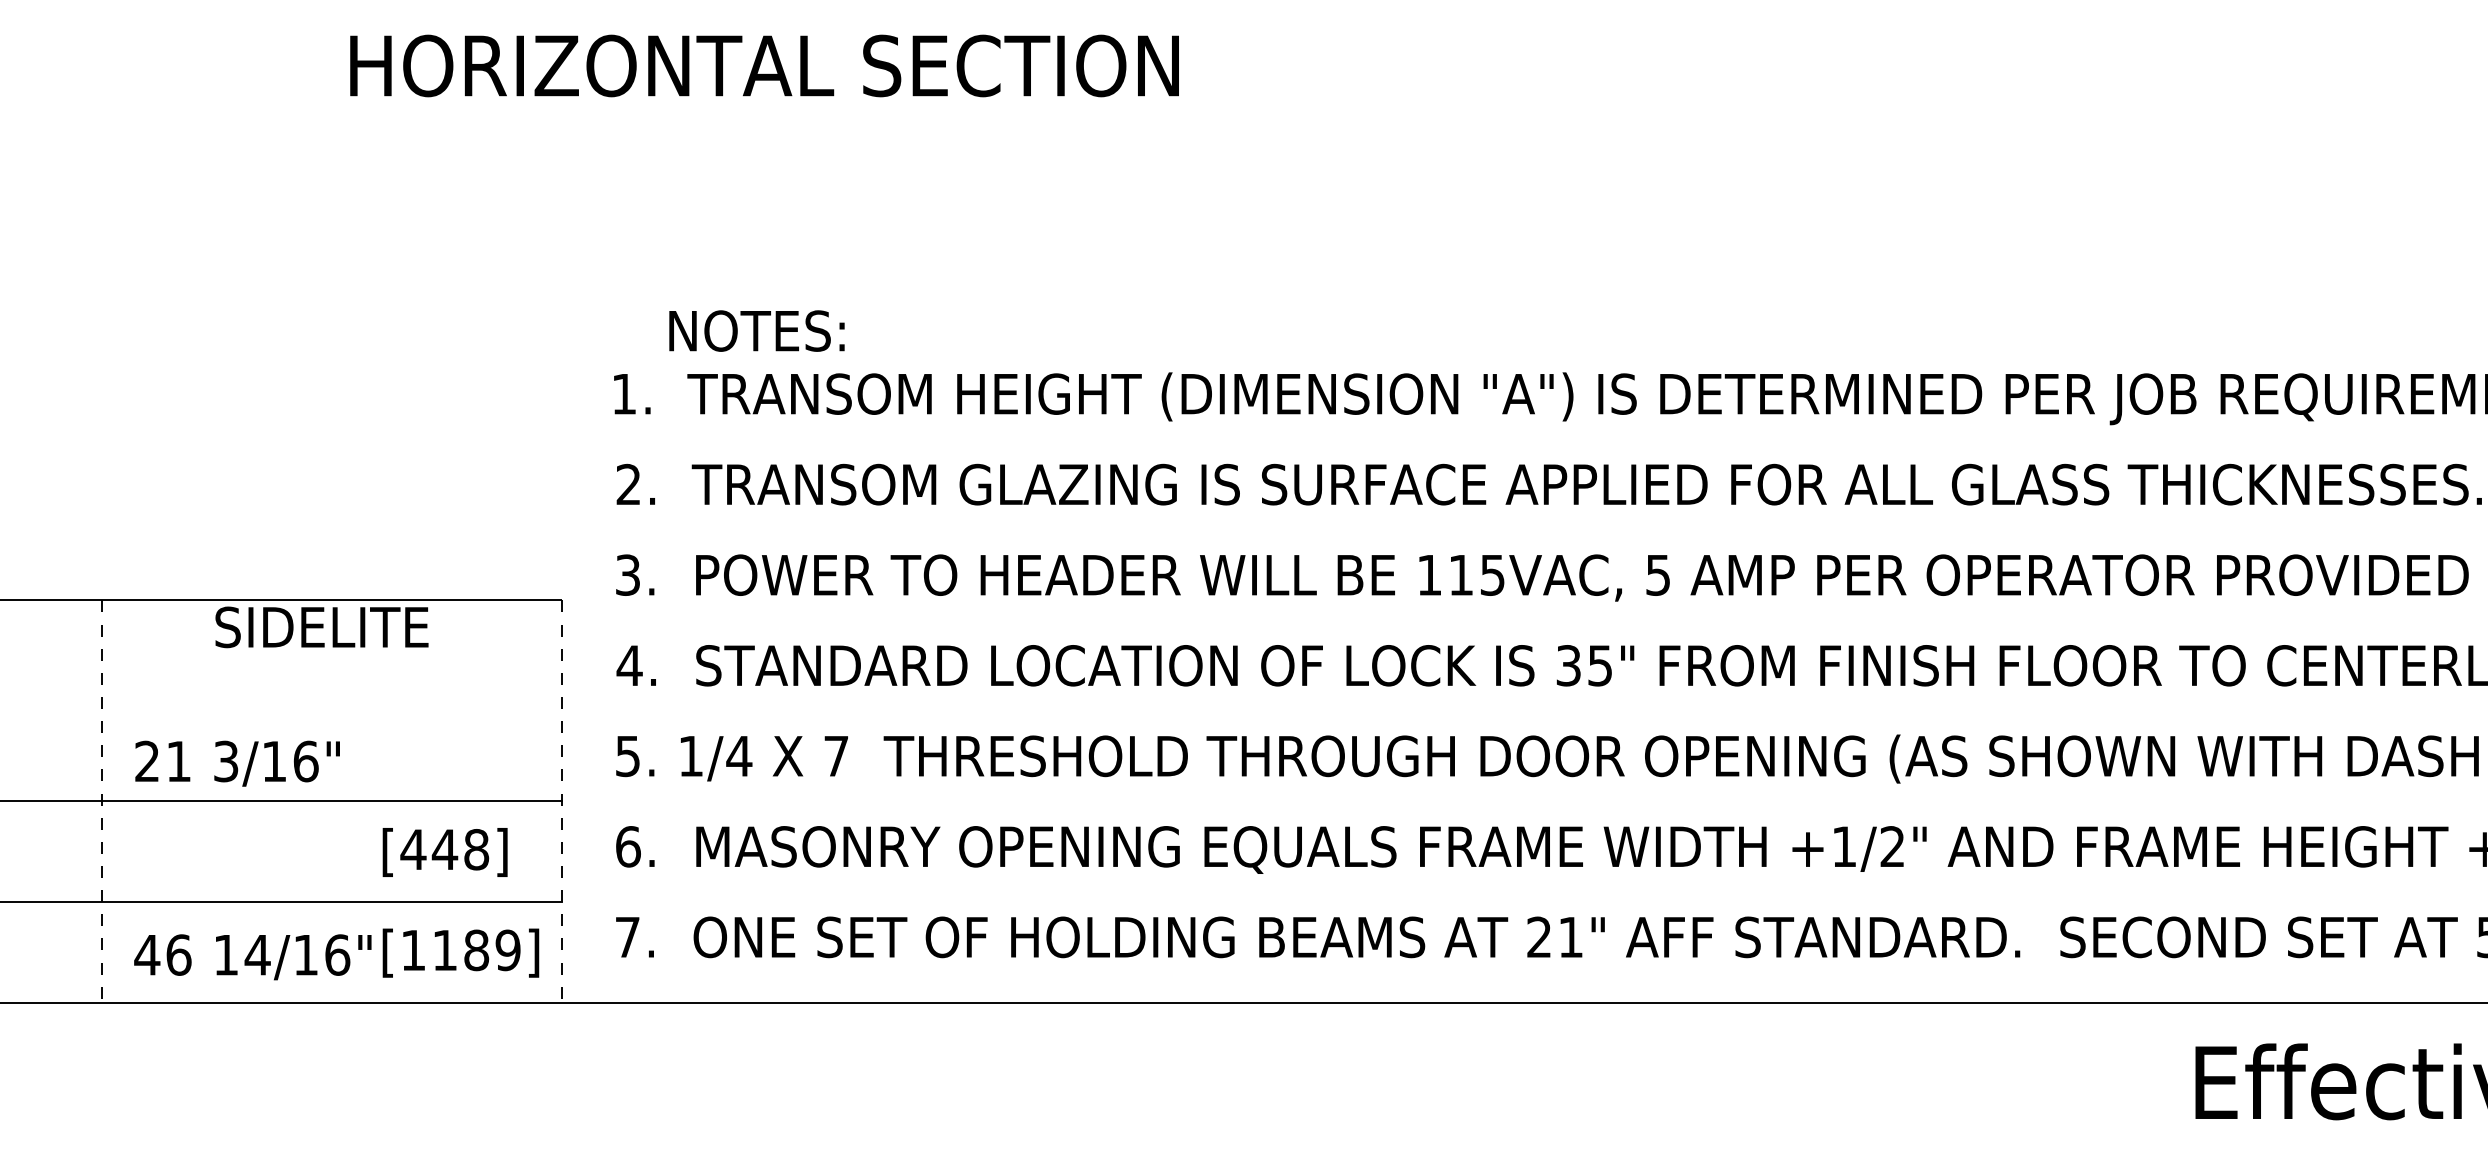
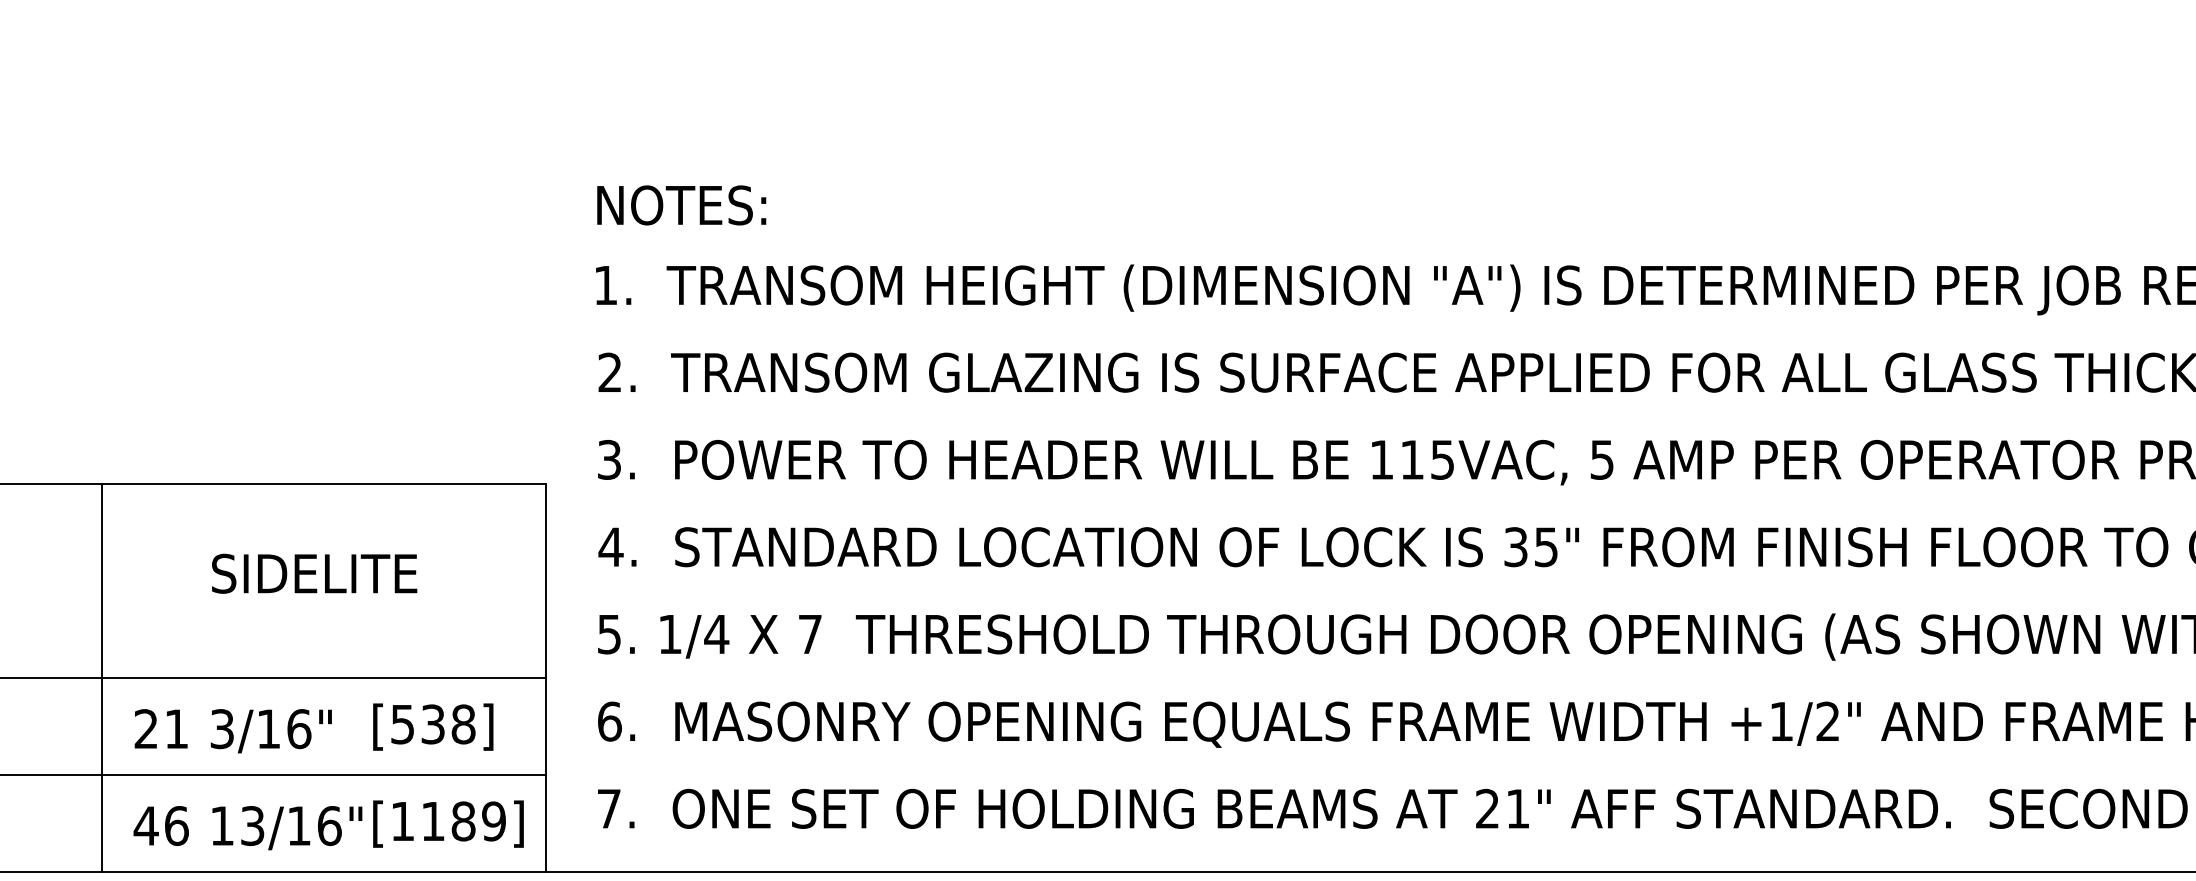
text: (756, 330) -> (681, 204), moved
text: (321, 627) -> (314, 573), moved
text: (237, 763) -> (233, 730), moved
line: (101, 802) -> (102, 678), dashed -> solid
line: (561, 802) -> (545, 678), dashed -> solid
text: (429, 849) -> (418, 724), [448] -> [538]
text: (257, 954) -> (252, 825), 14/16" -> 13/16"

